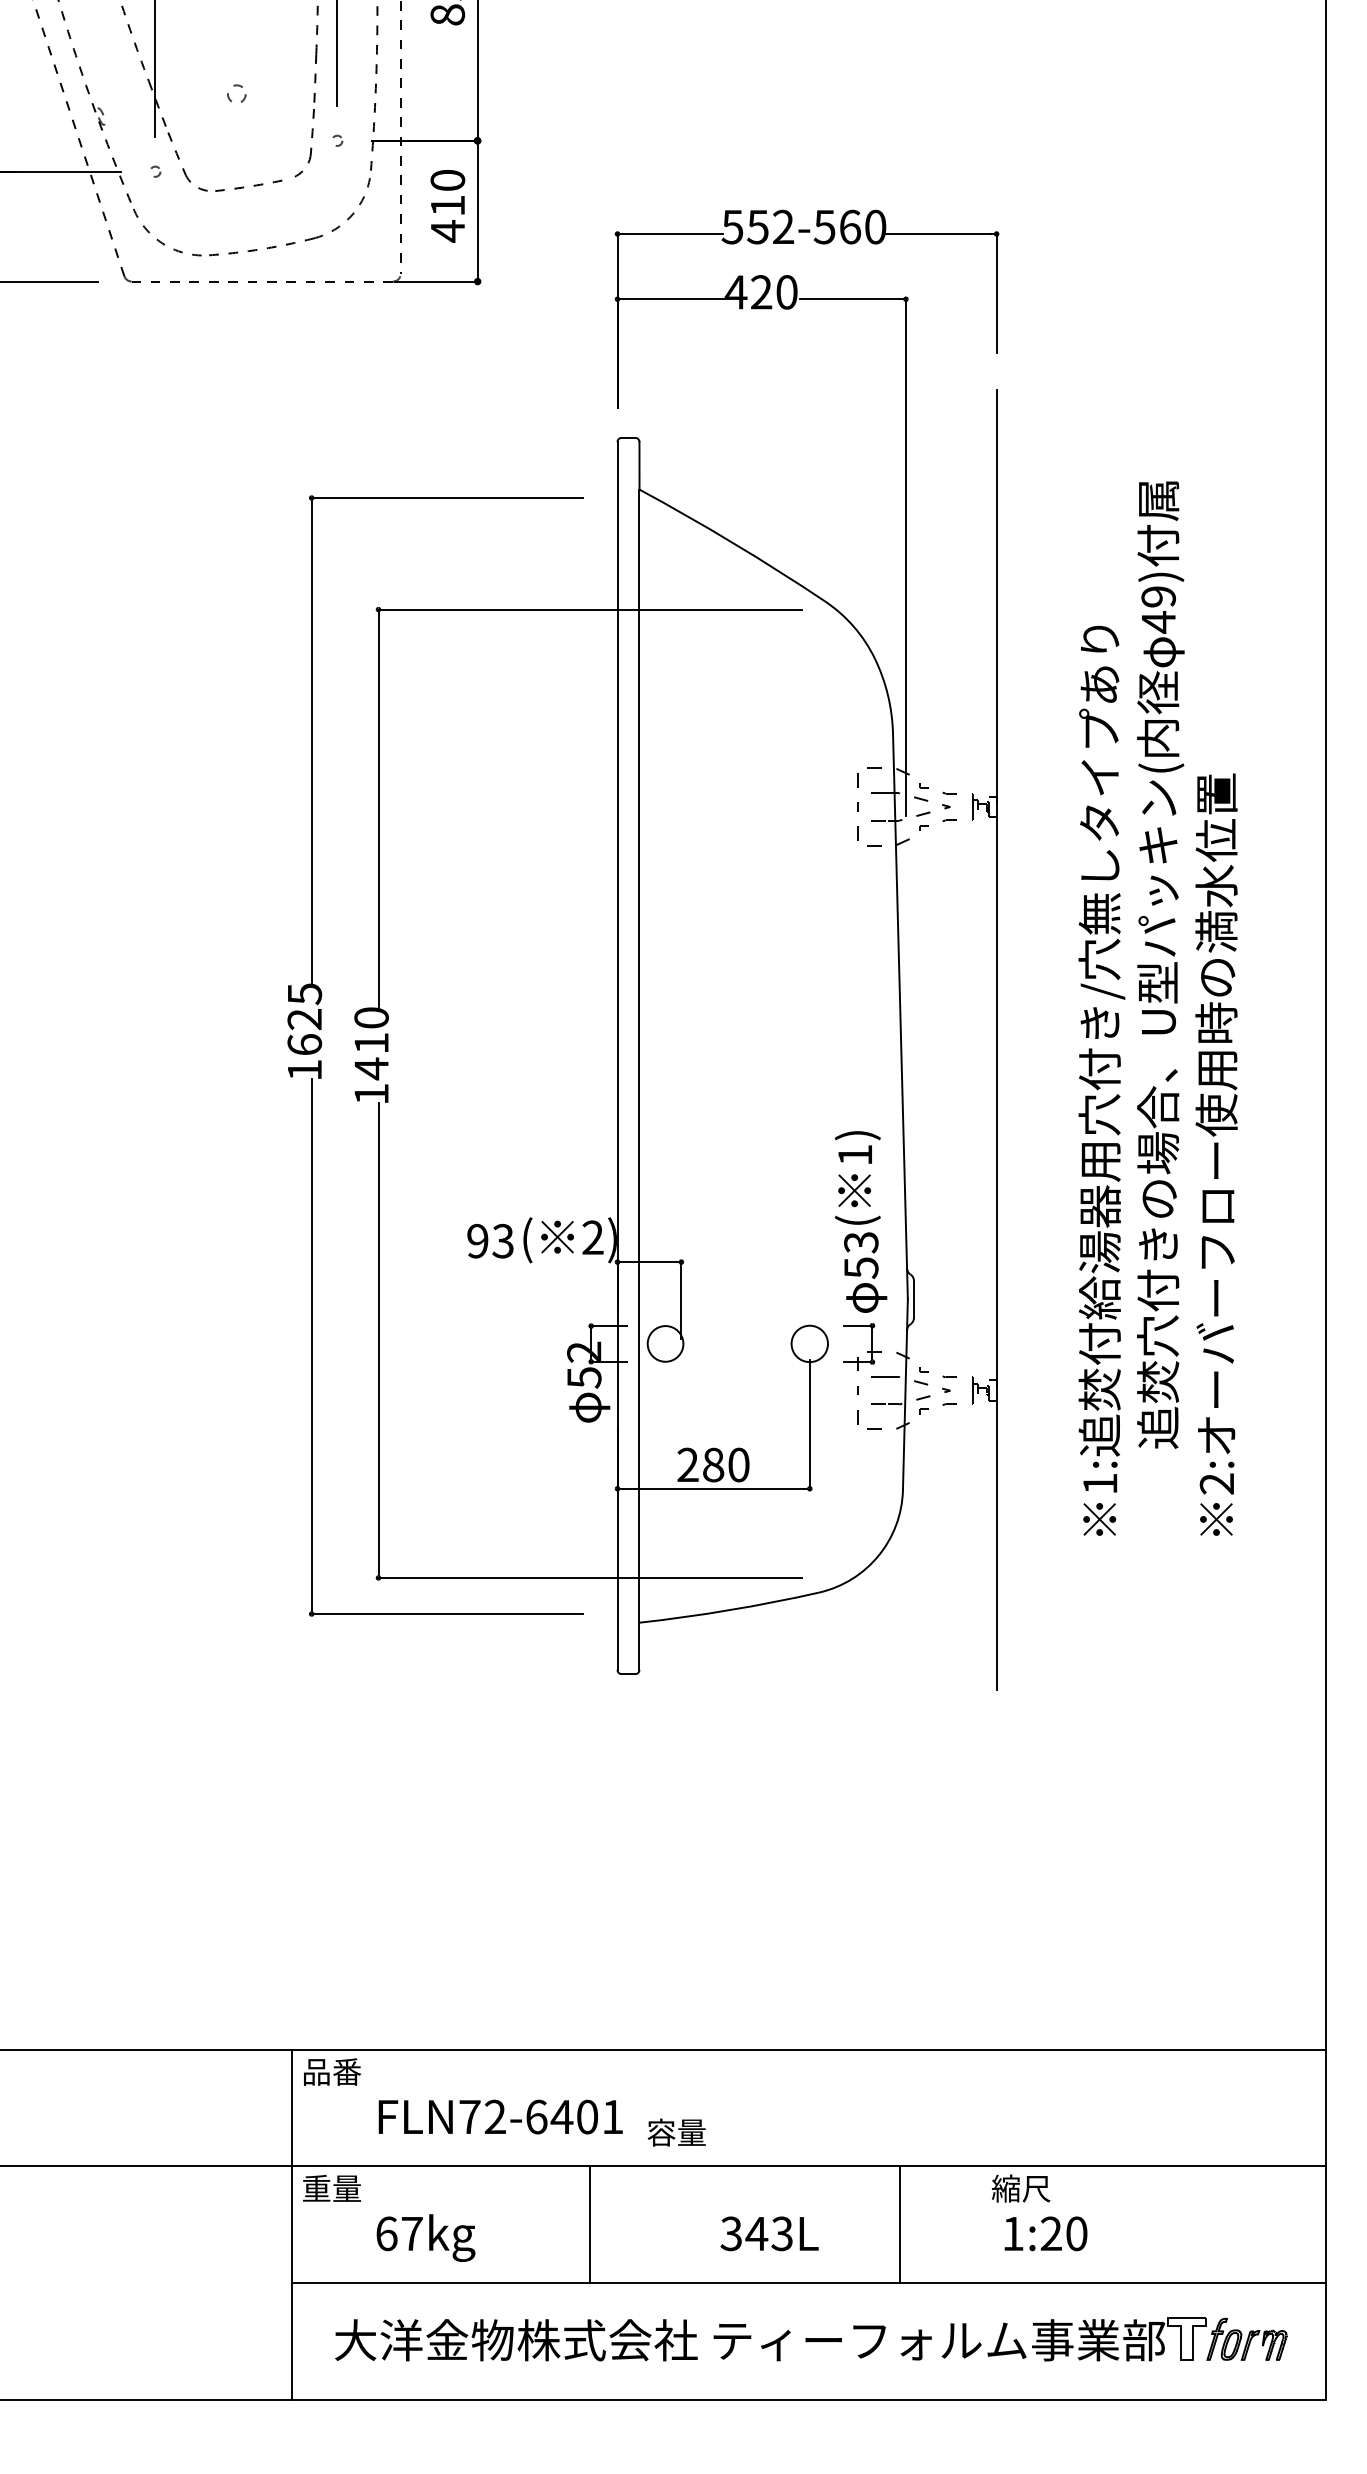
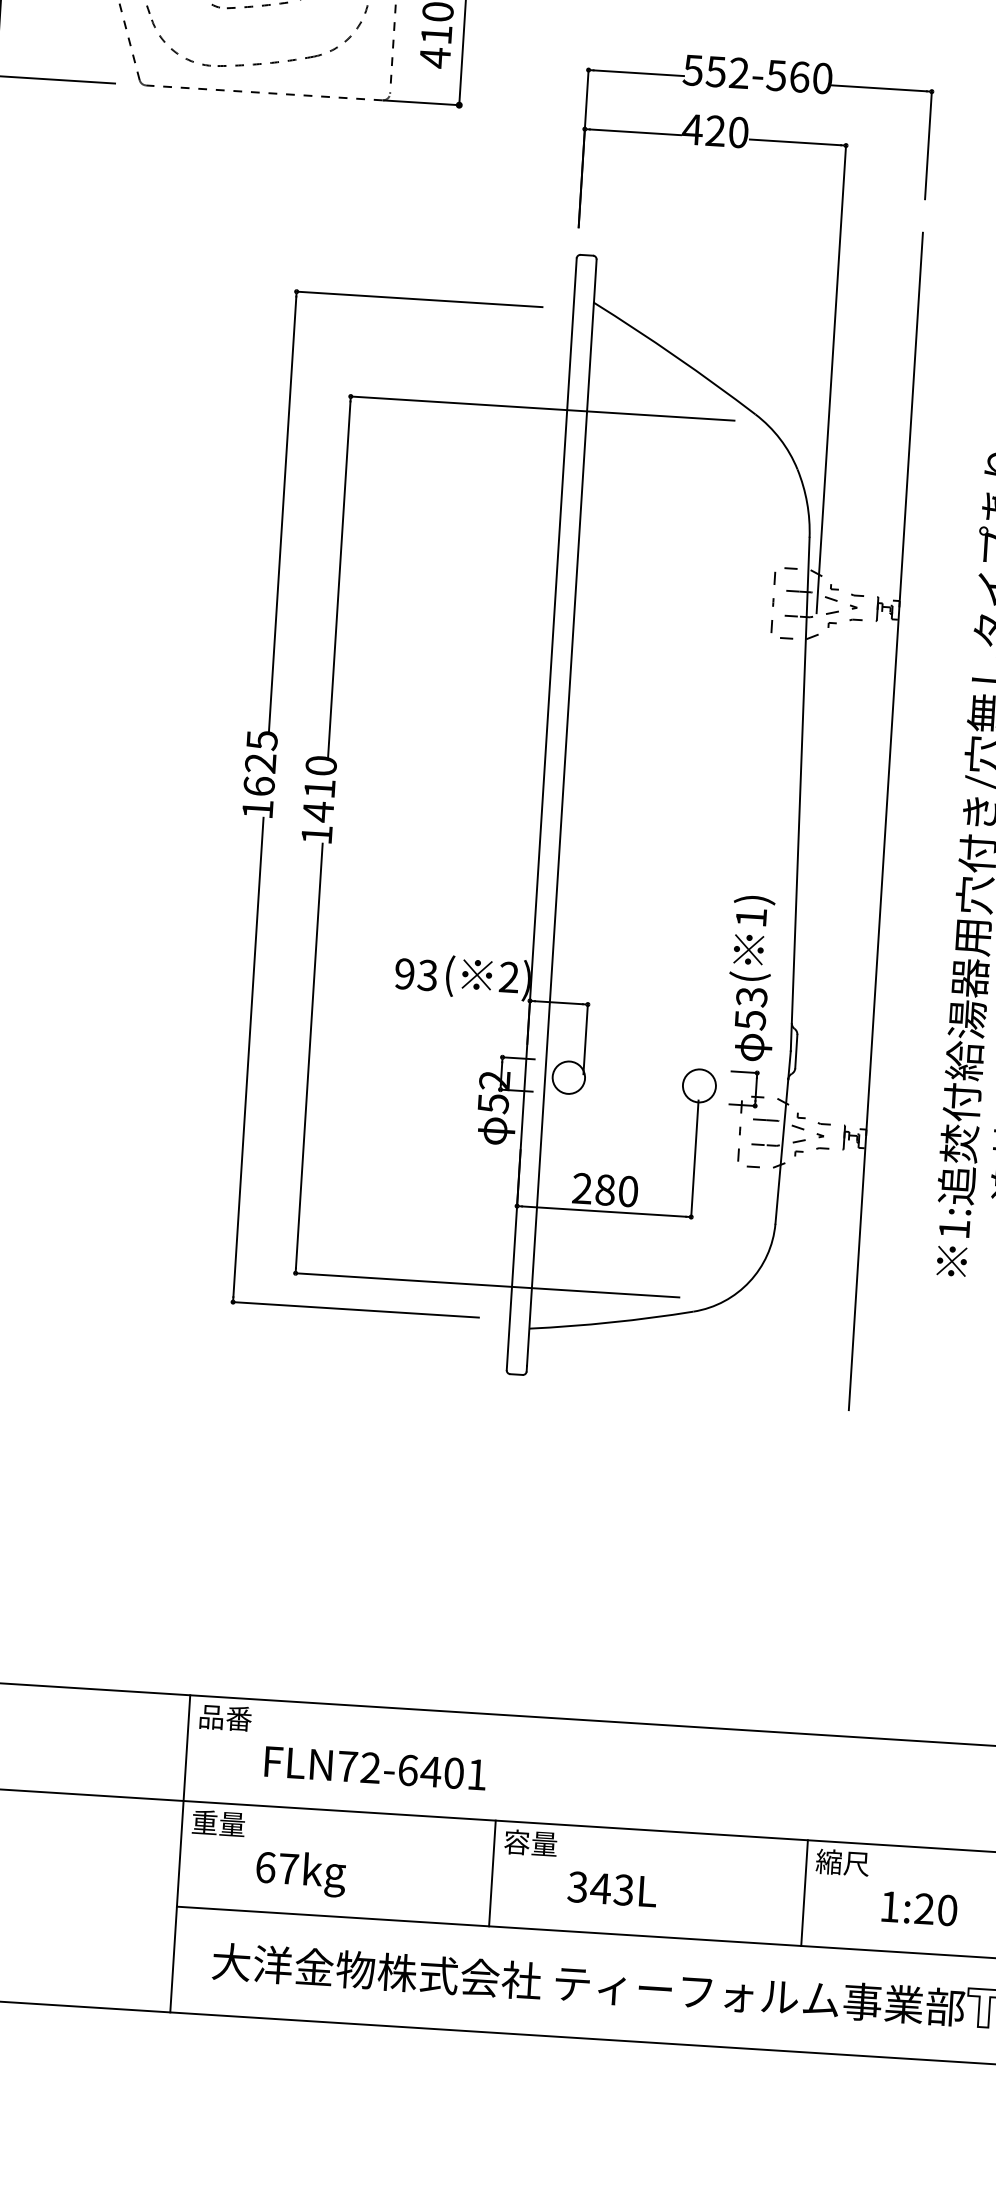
text: (676, 2132) -> (530, 1843), moved
line: (589, 2224) -> (492, 1873), moved
line: (900, 2224) -> (804, 1892), moved
text: (1045, 2233) -> (919, 1908), moved

